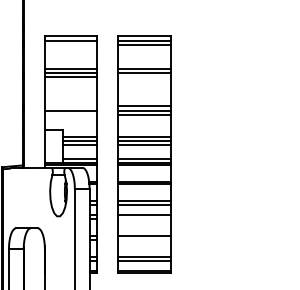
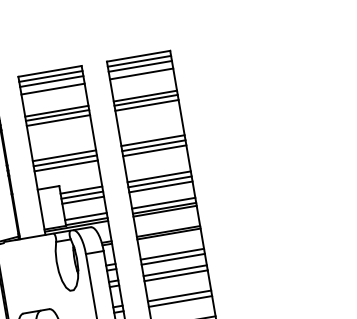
line: (70, 44) -> (51, 81), added
line: (70, 51) -> (52, 89), added
line: (144, 51) -> (141, 74), added
line: (144, 77) -> (146, 105), added
line: (70, 106) -> (63, 155), added
line: (70, 114) -> (65, 165), added
line: (144, 218) -> (175, 275), added
line: (144, 240) -> (180, 301), added

